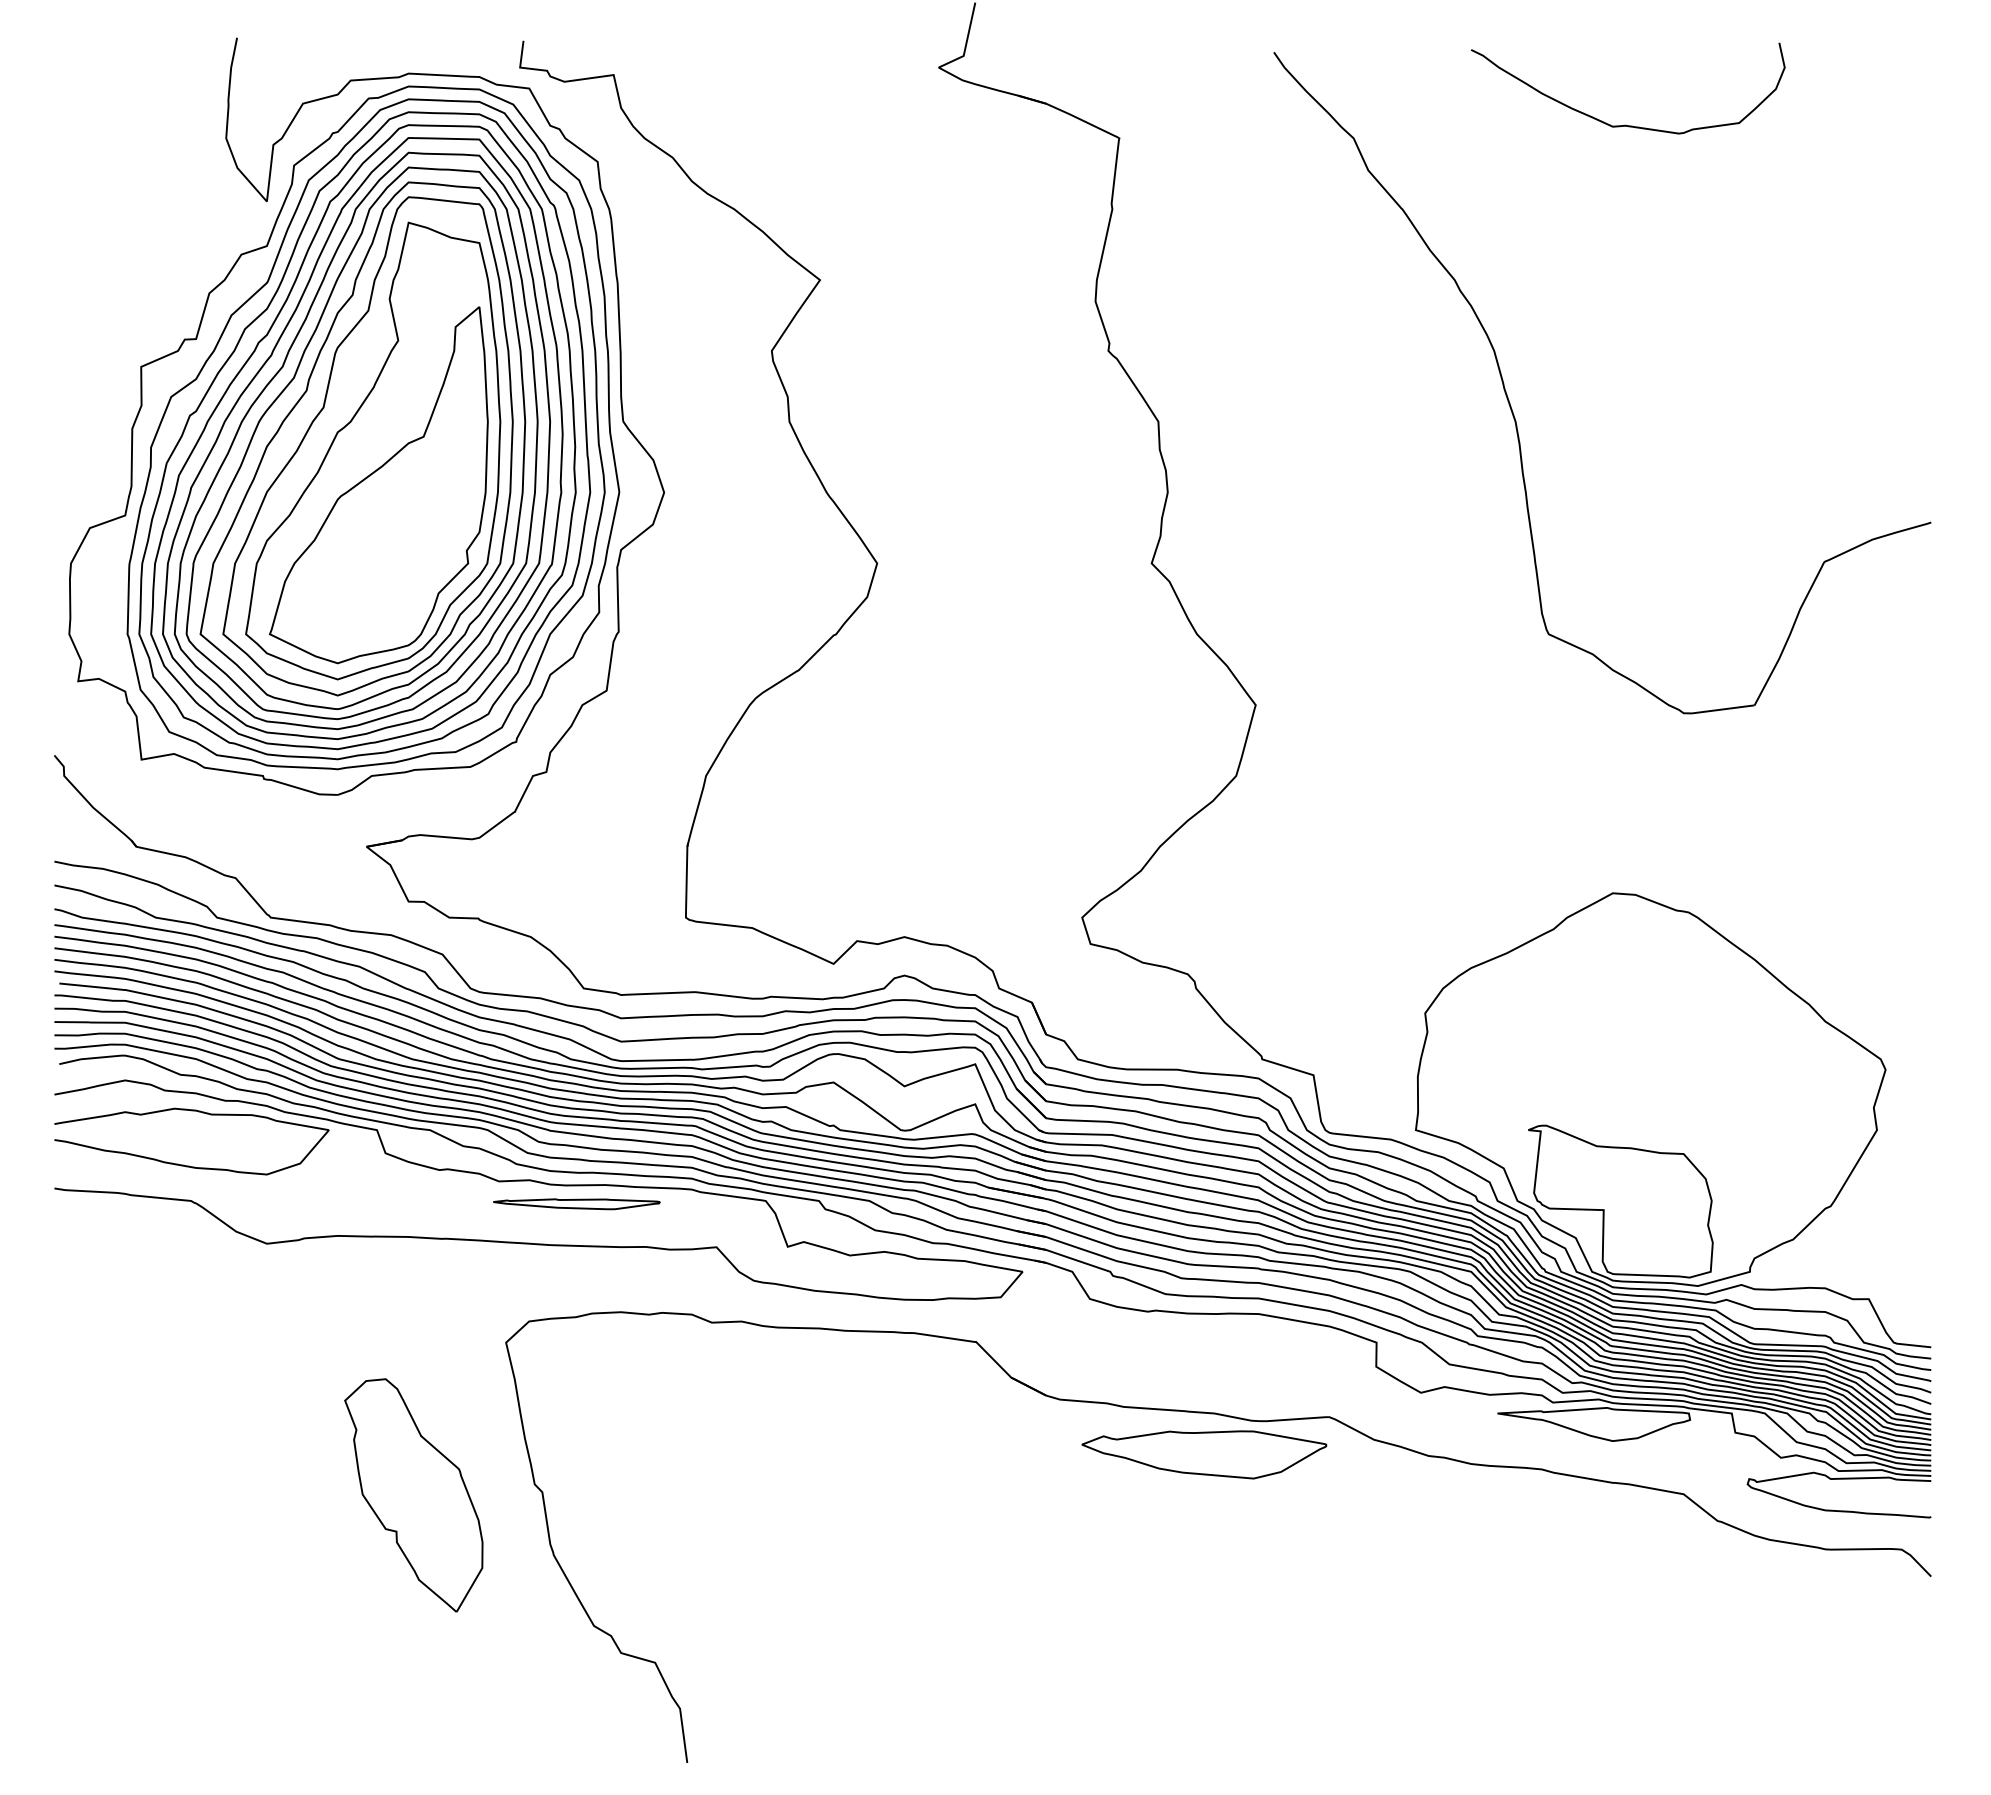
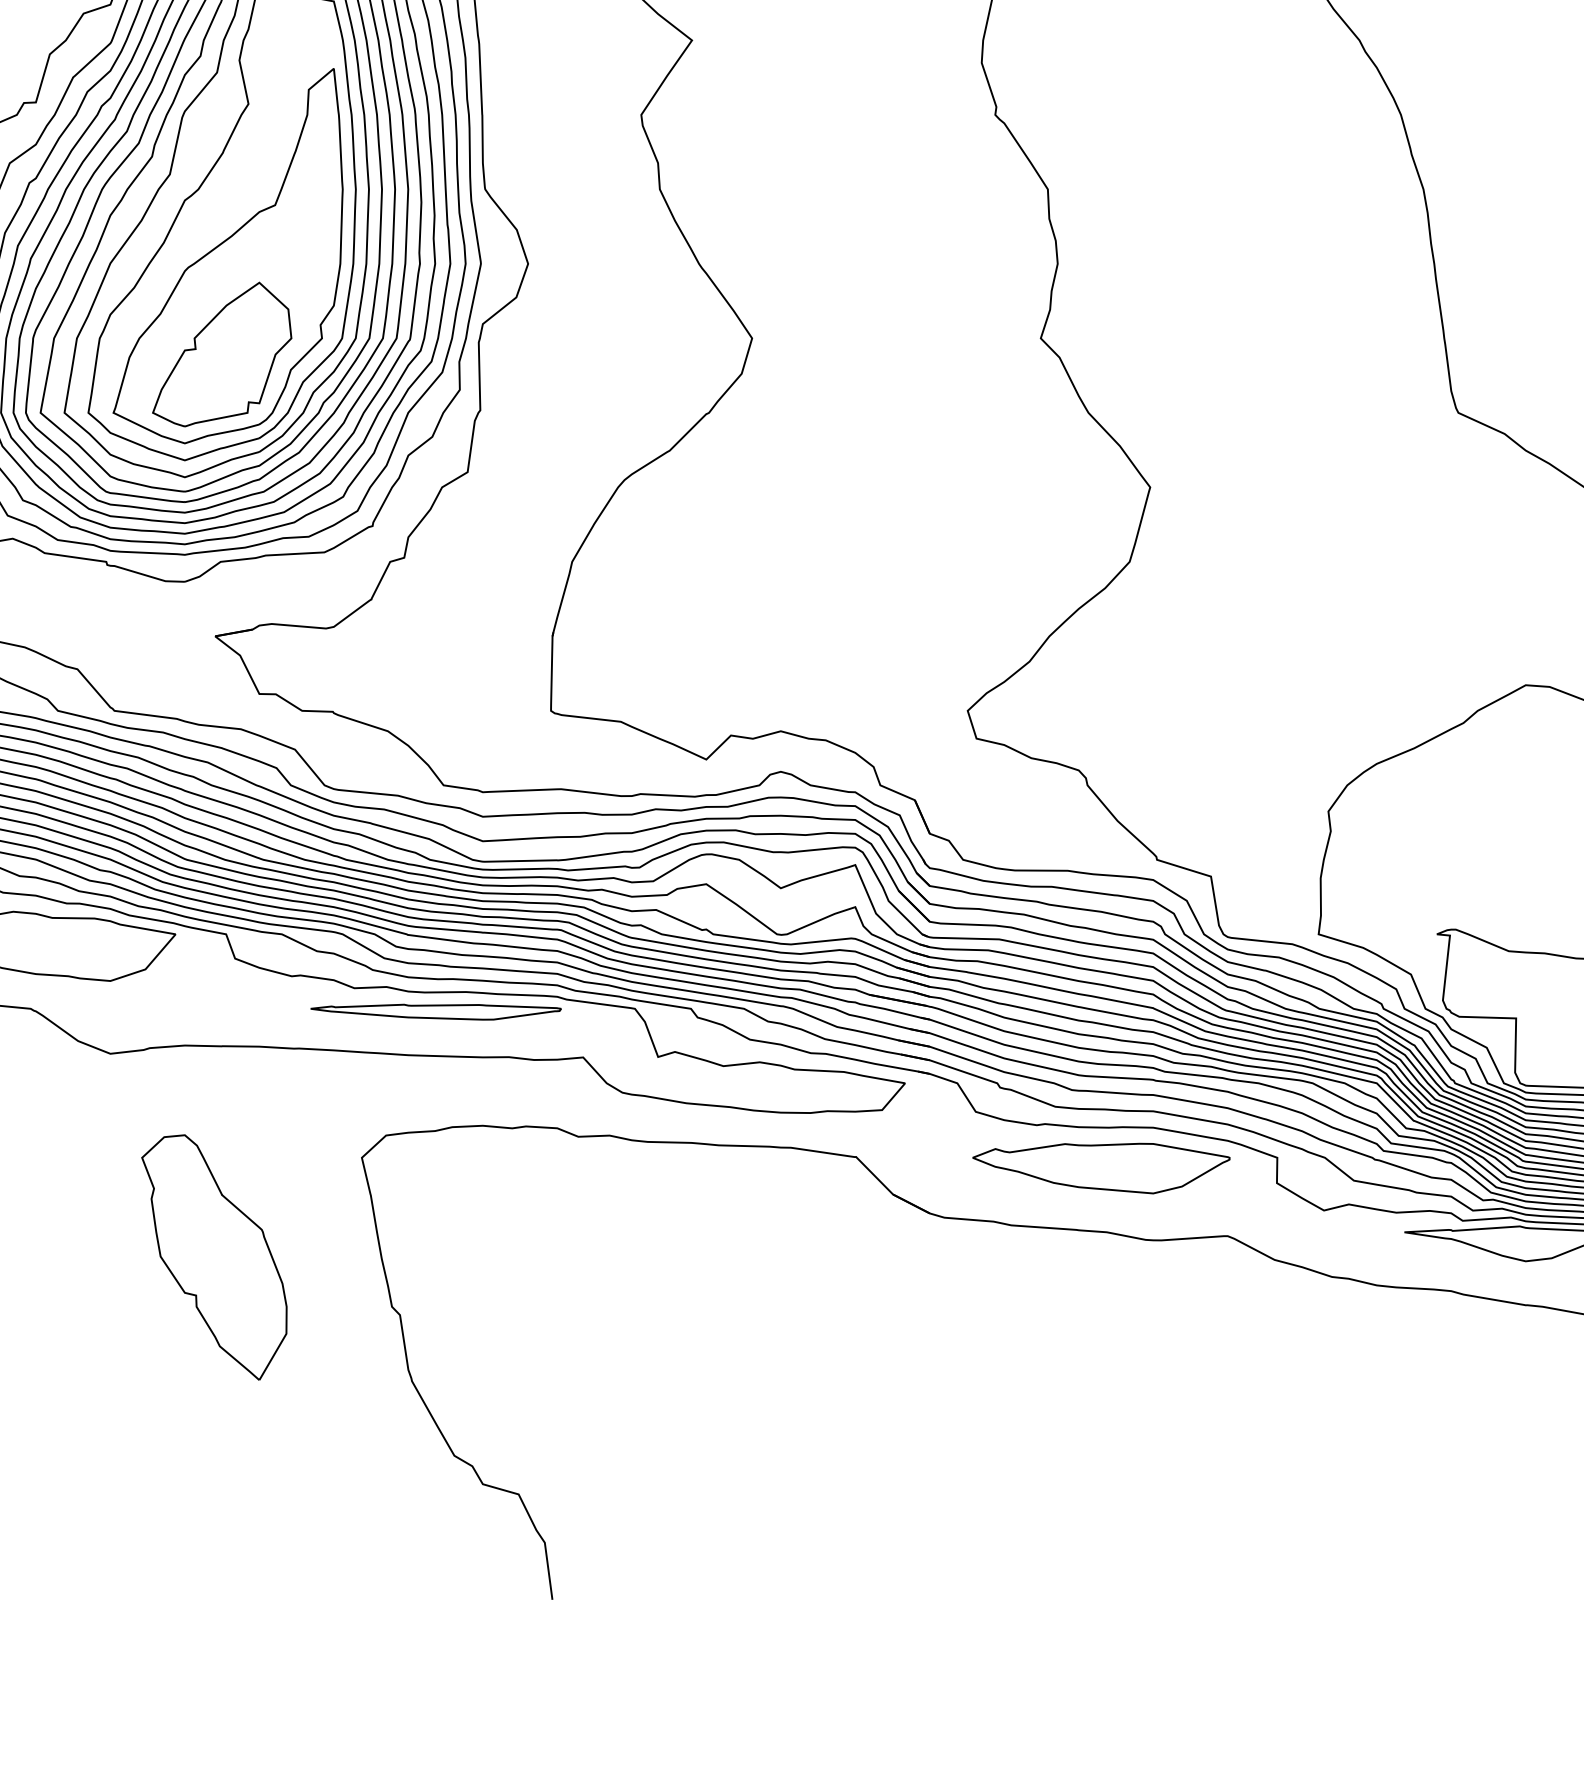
part: (372, 578) -> (221, 354), added
part: (576, 1204) -> (435, 1012), size x1.43
part: (1204, 1454) -> (1101, 1168), moved
part: (413, 1495) -> (214, 1257), moved

